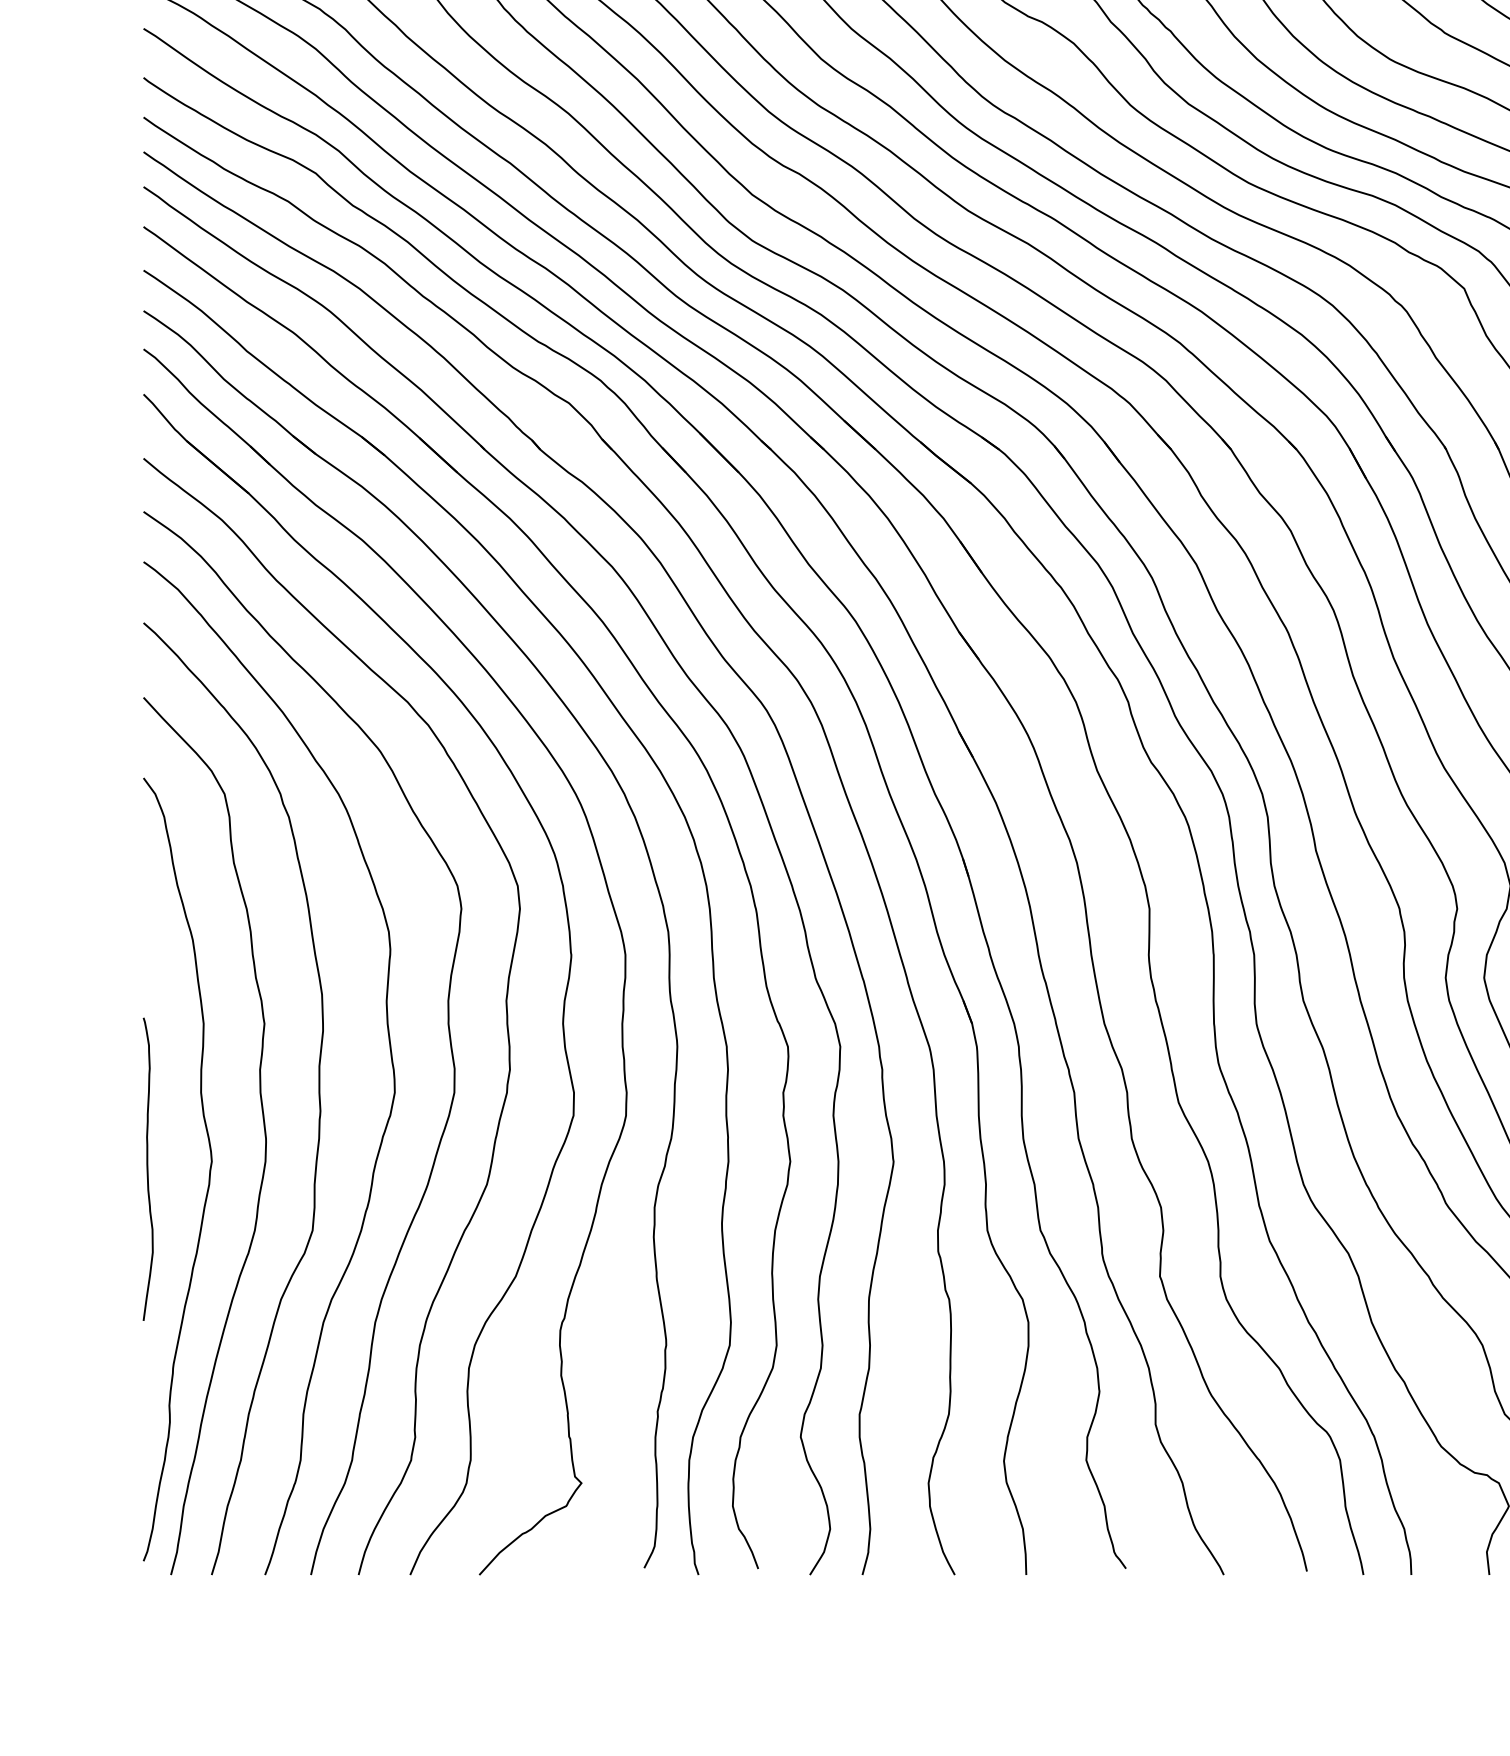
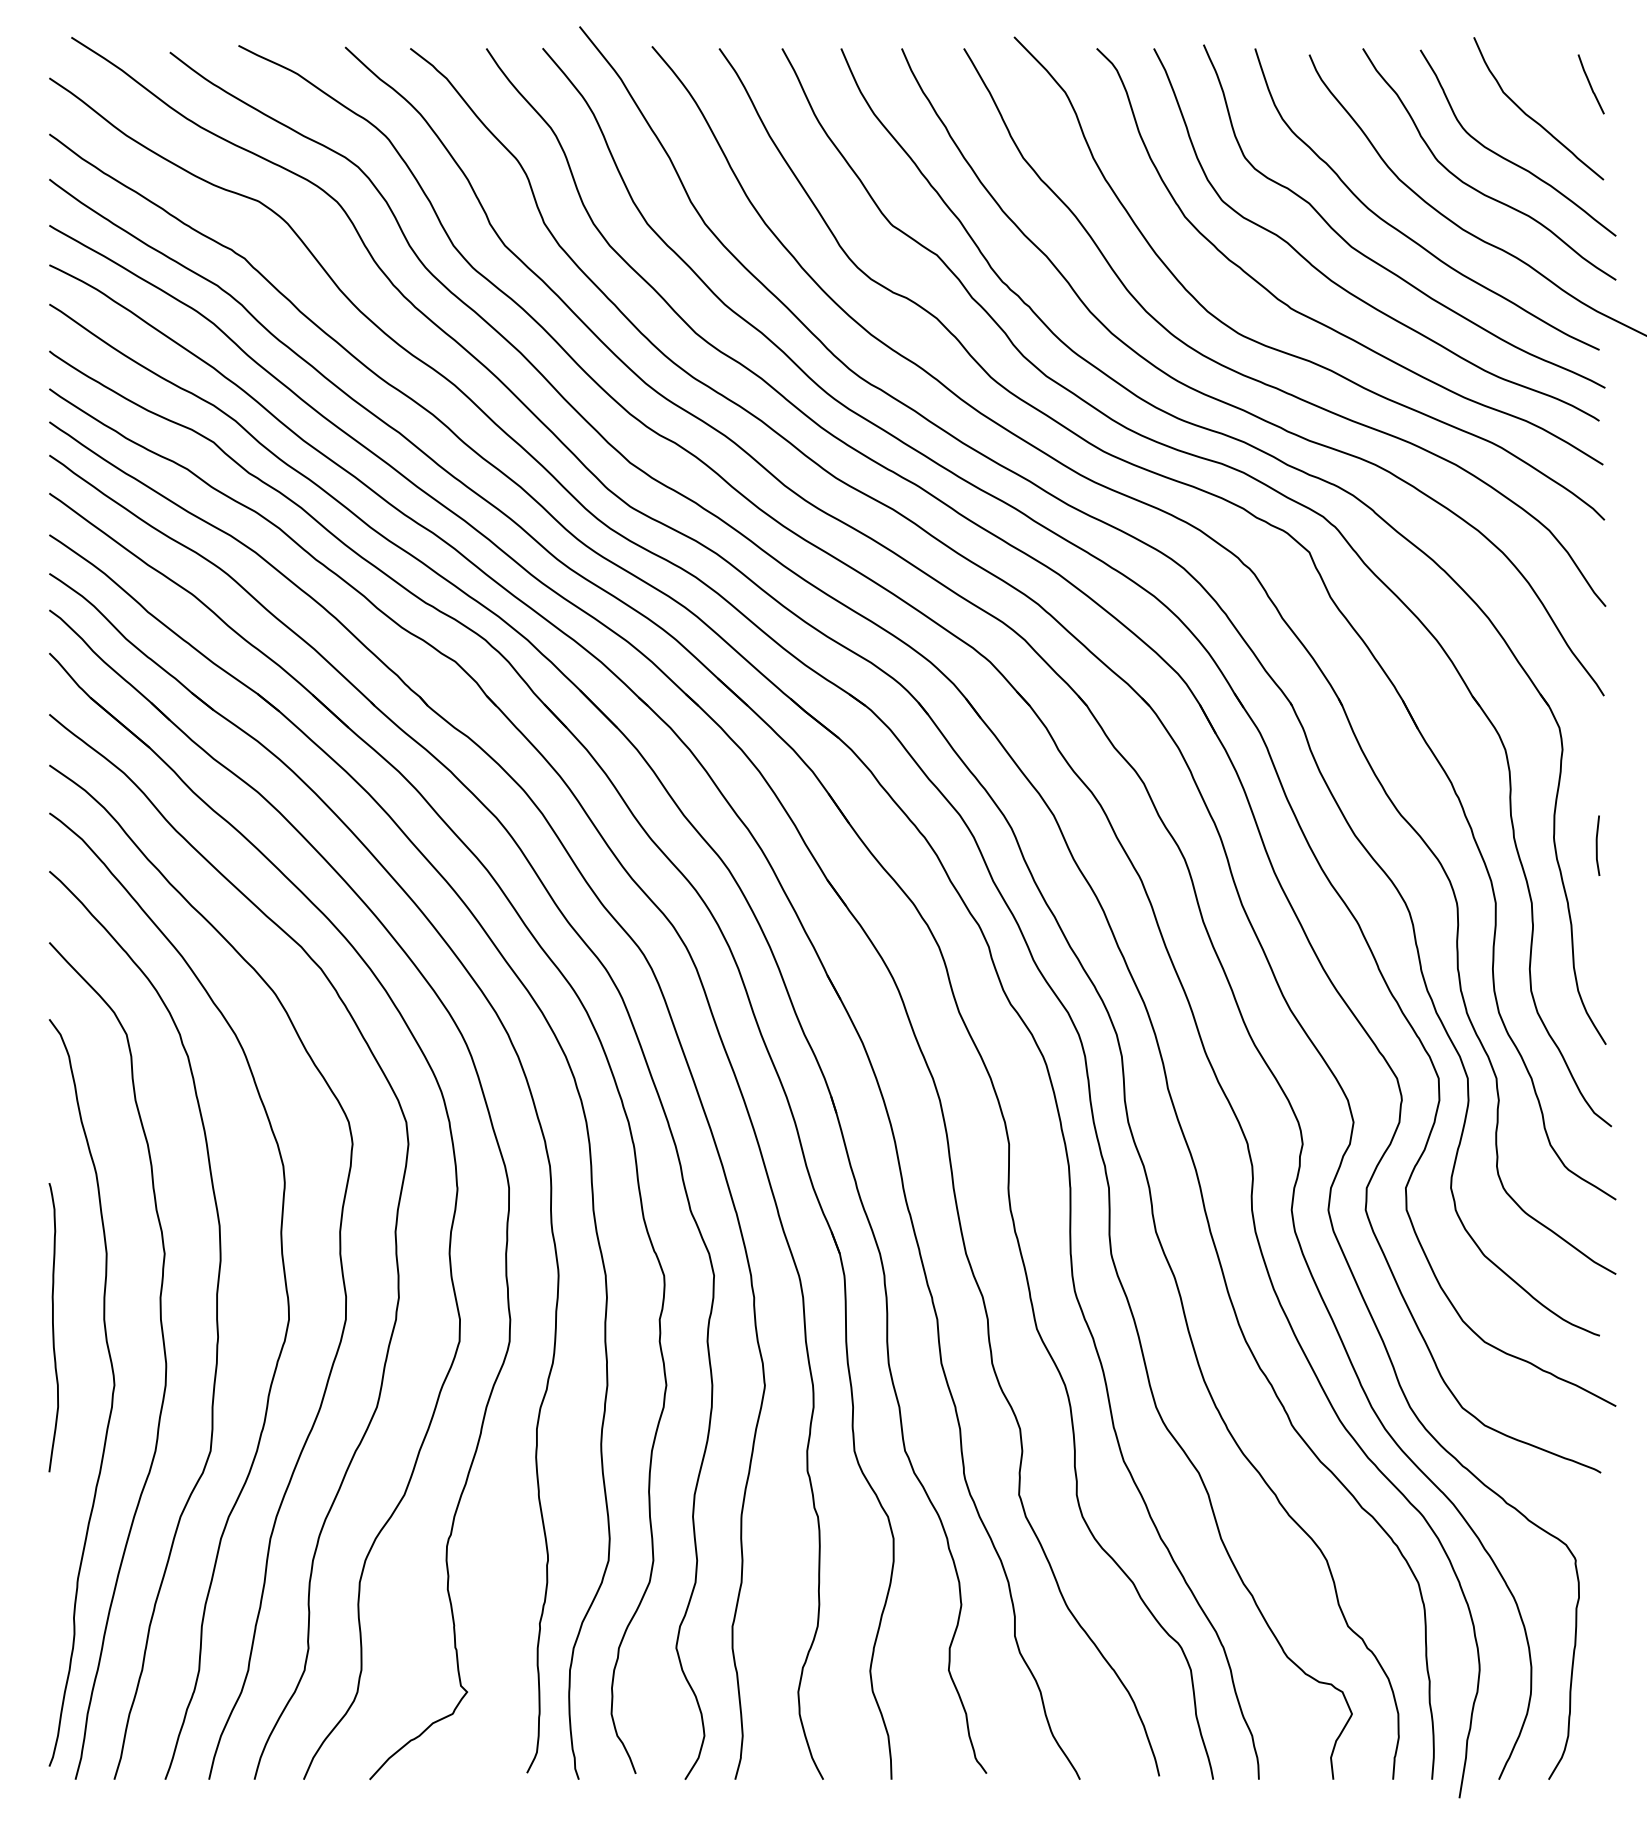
curve: (147, 1169) -> (53, 1327), moved

